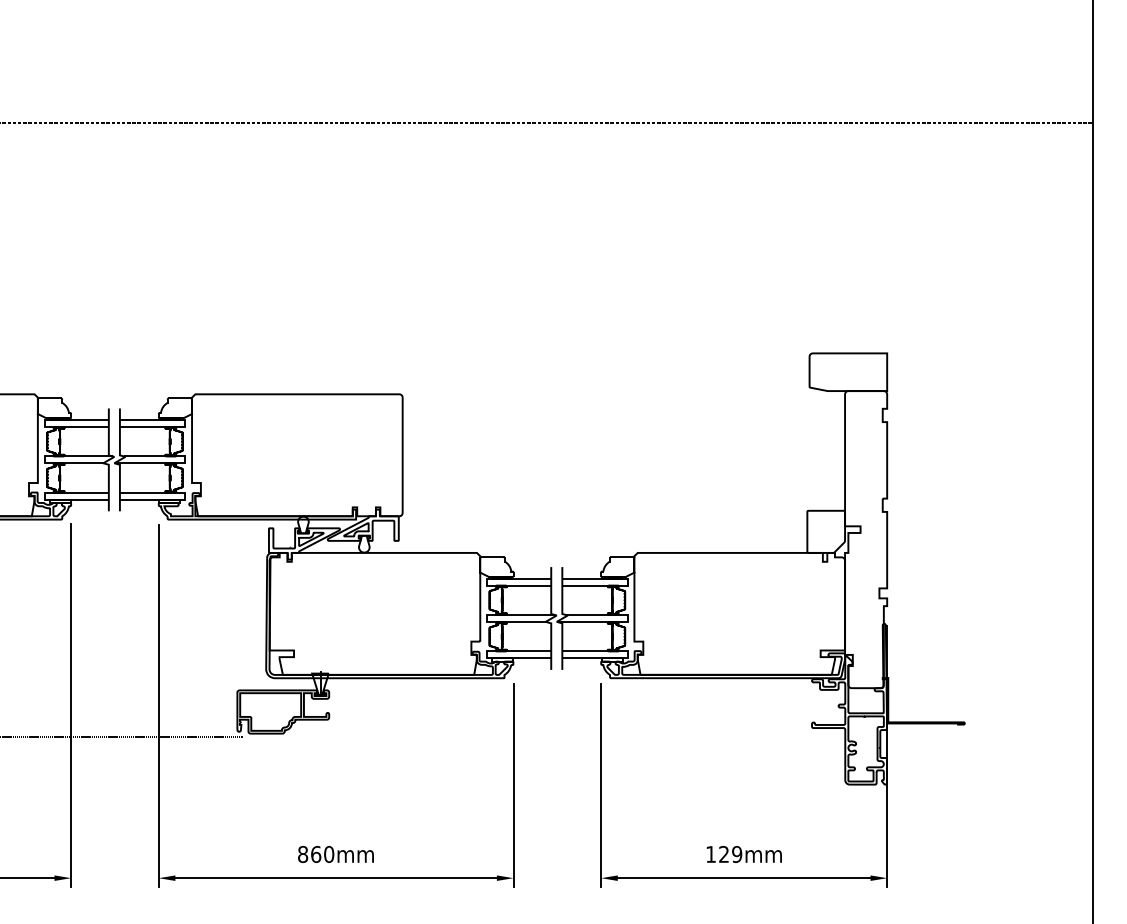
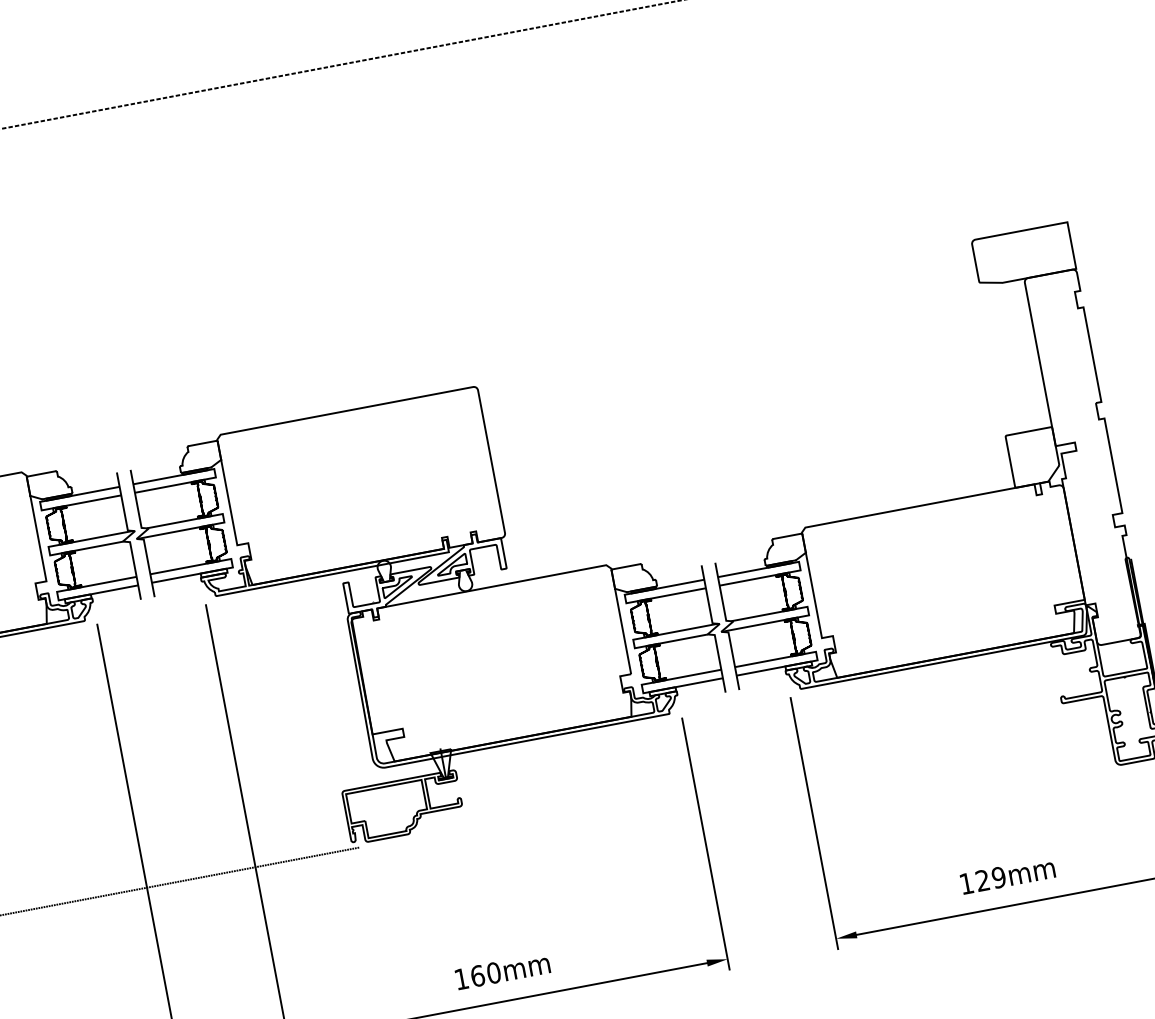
text: (303, 854) -> (462, 979), 860mm -> 160mm

